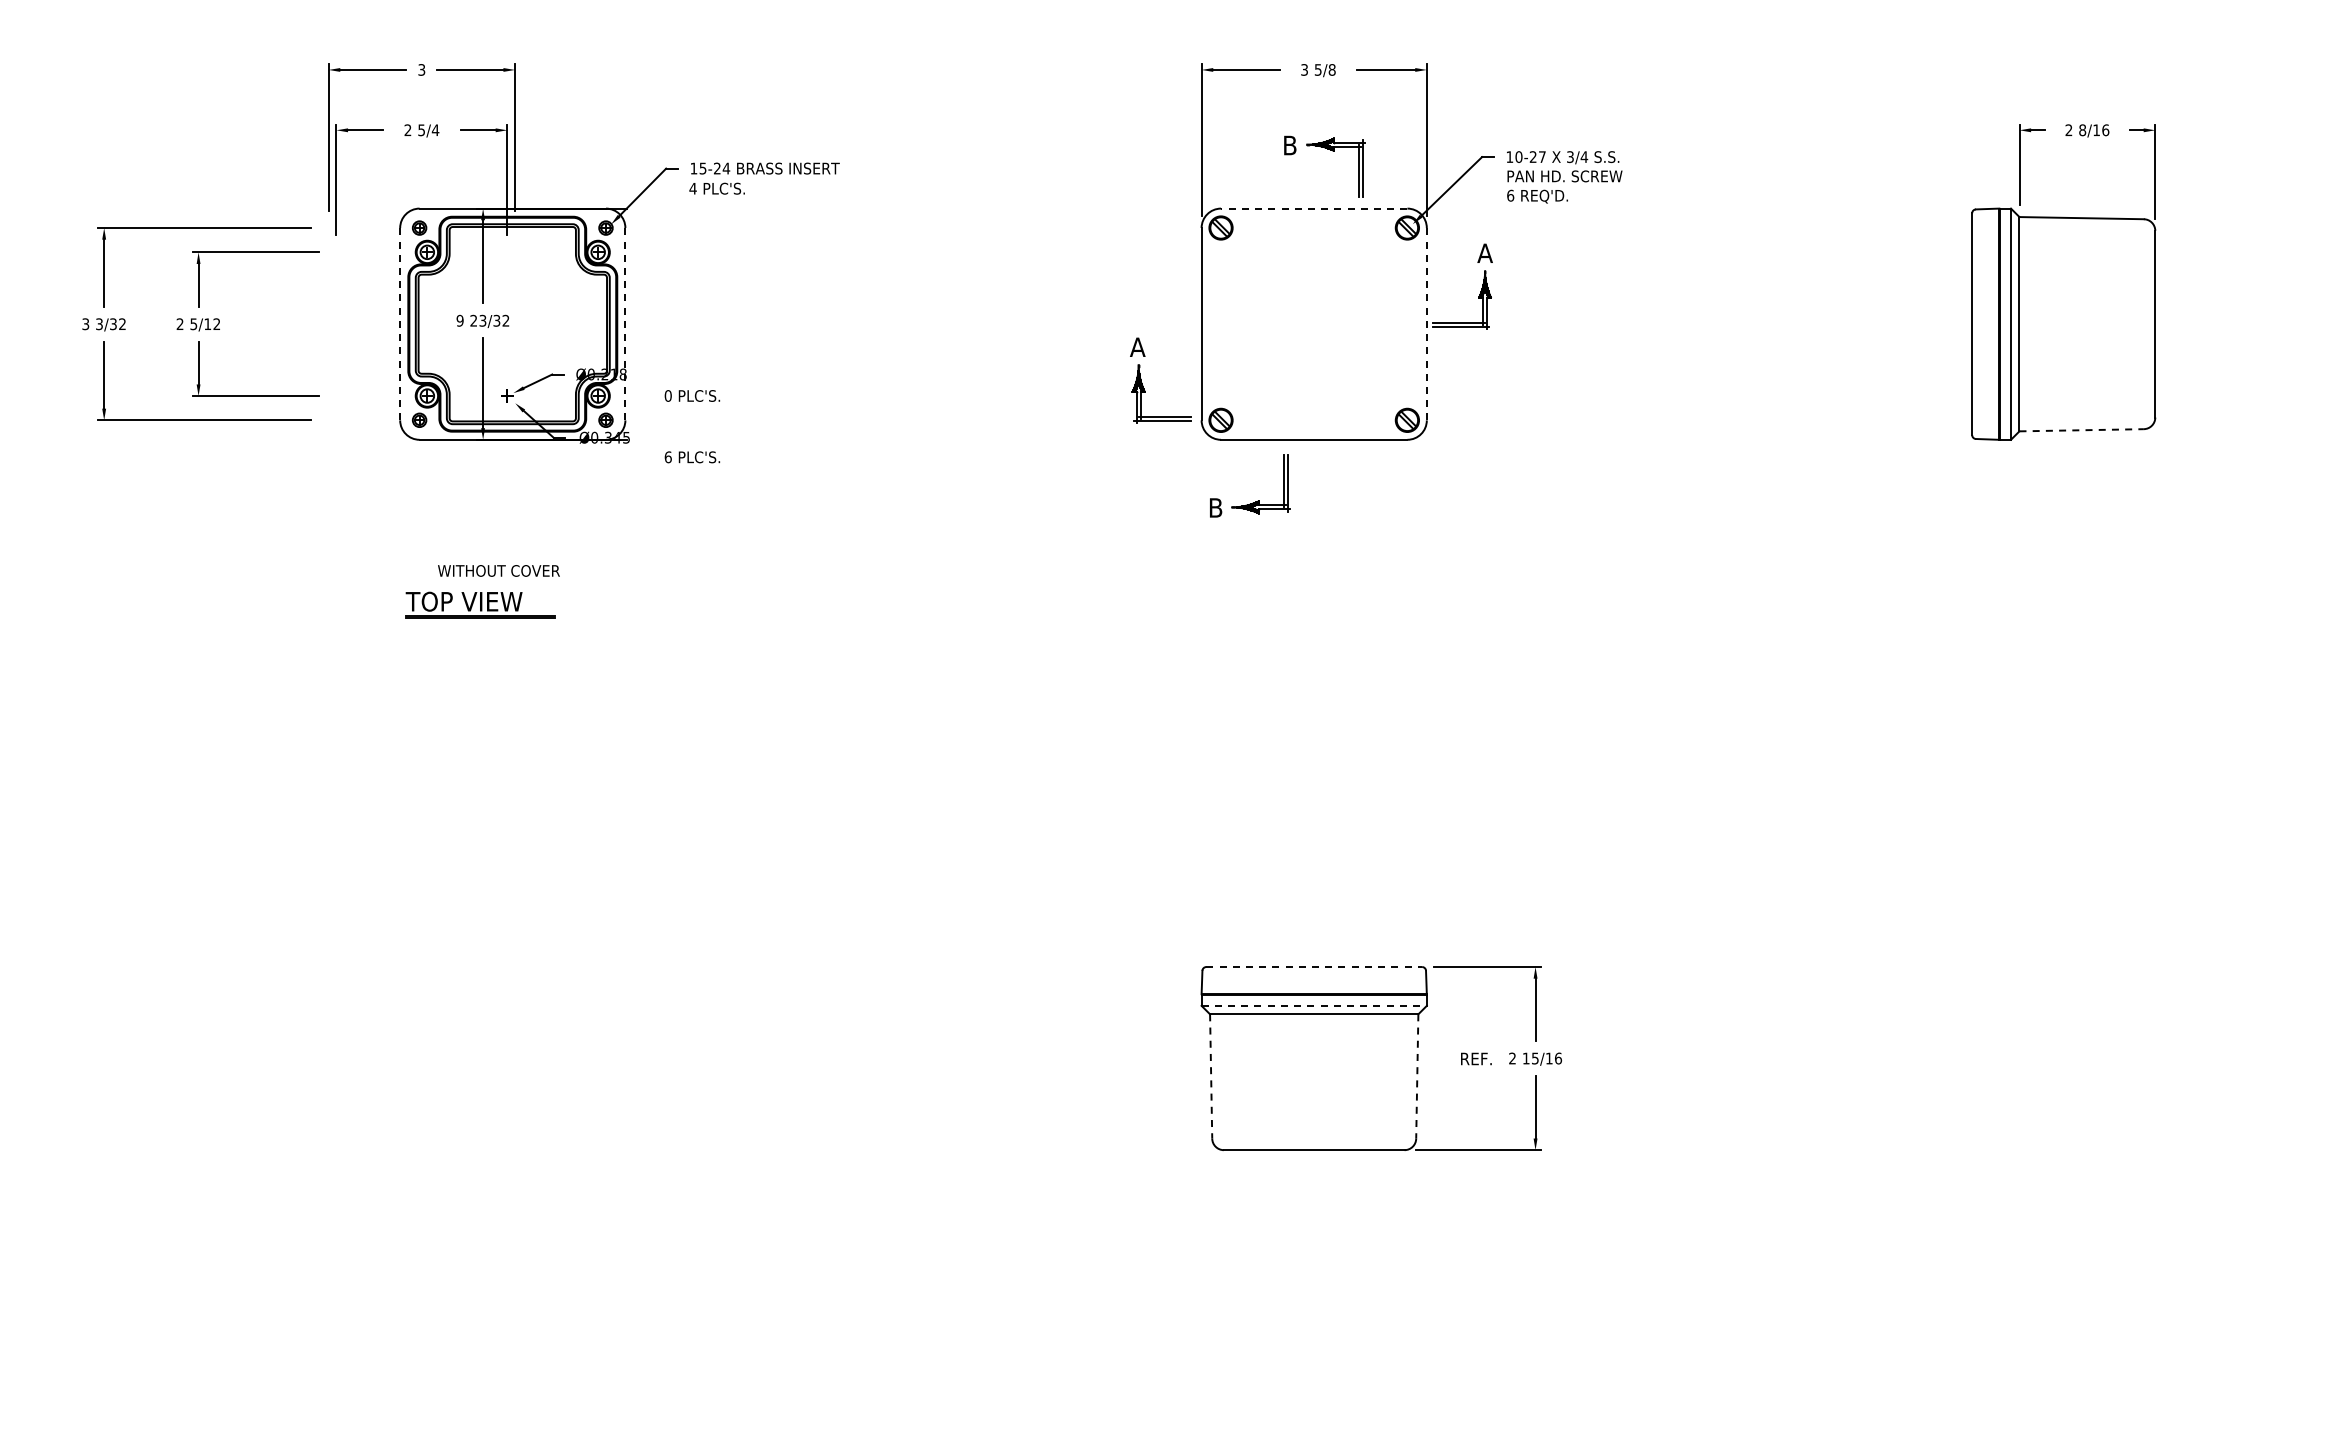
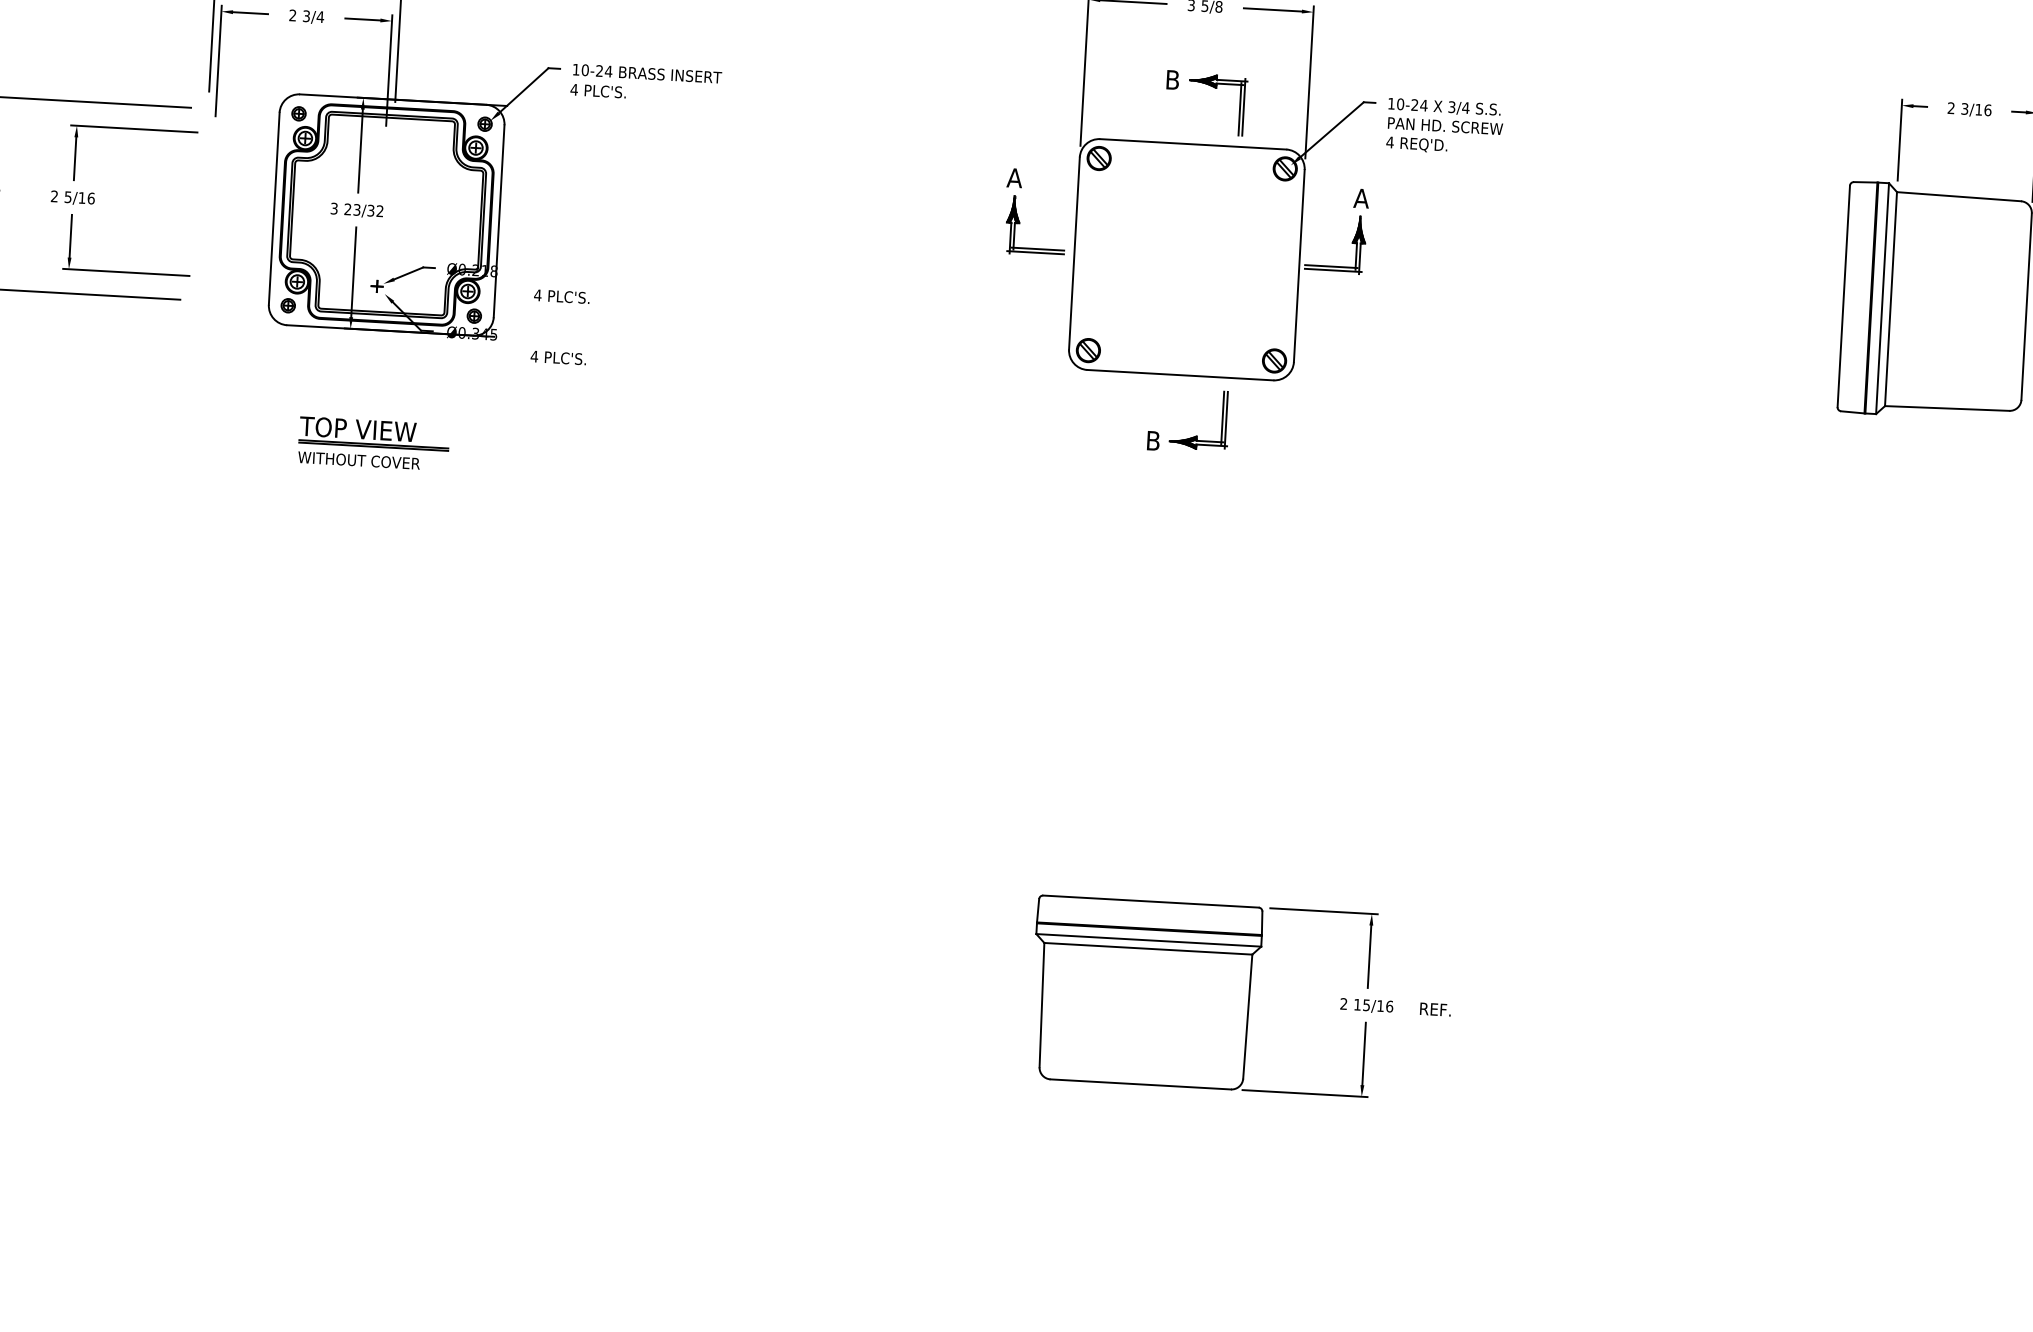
text: (421, 129) -> (306, 15), 5/4 -> 3/4
text: (2082, 130) -> (1964, 109), 8/16 -> 3/16
text: (1542, 156) -> (1424, 105), 10-27 -> 10-24
text: (702, 168) -> (584, 70), 15-24 -> 10-24
text: (1510, 195) -> (1390, 142), 6 -> 4
line: (1313, 208) -> (1192, 144), dashed -> solid
text: (459, 320) -> (333, 208), 9 -> 3
line: (400, 323) -> (274, 208), dashed -> solid
line: (625, 323) -> (499, 220), dashed -> solid
line: (1426, 323) -> (1299, 265), dashed -> solid
text: (216, 324) -> (90, 198), 5/12 -> 5/16
part: (1143, 385) -> (1018, 216), moved
text: (667, 395) -> (537, 294), 0 -> 4
line: (2082, 430) -> (1948, 408), dashed -> solid
text: (667, 457) -> (533, 356), 6 -> 4
part: (1257, 500) -> (1195, 435), moved
part: (480, 604) -> (374, 432), moved
line: (1314, 967) -> (1151, 902), dashed -> solid
line: (1314, 1005) -> (1149, 939), dashed -> solid
text: (1476, 1058) -> (1435, 1009), moved
line: (1211, 1077) -> (1042, 1006), dashed -> solid
line: (1417, 1077) -> (1247, 1017), dashed -> solid

